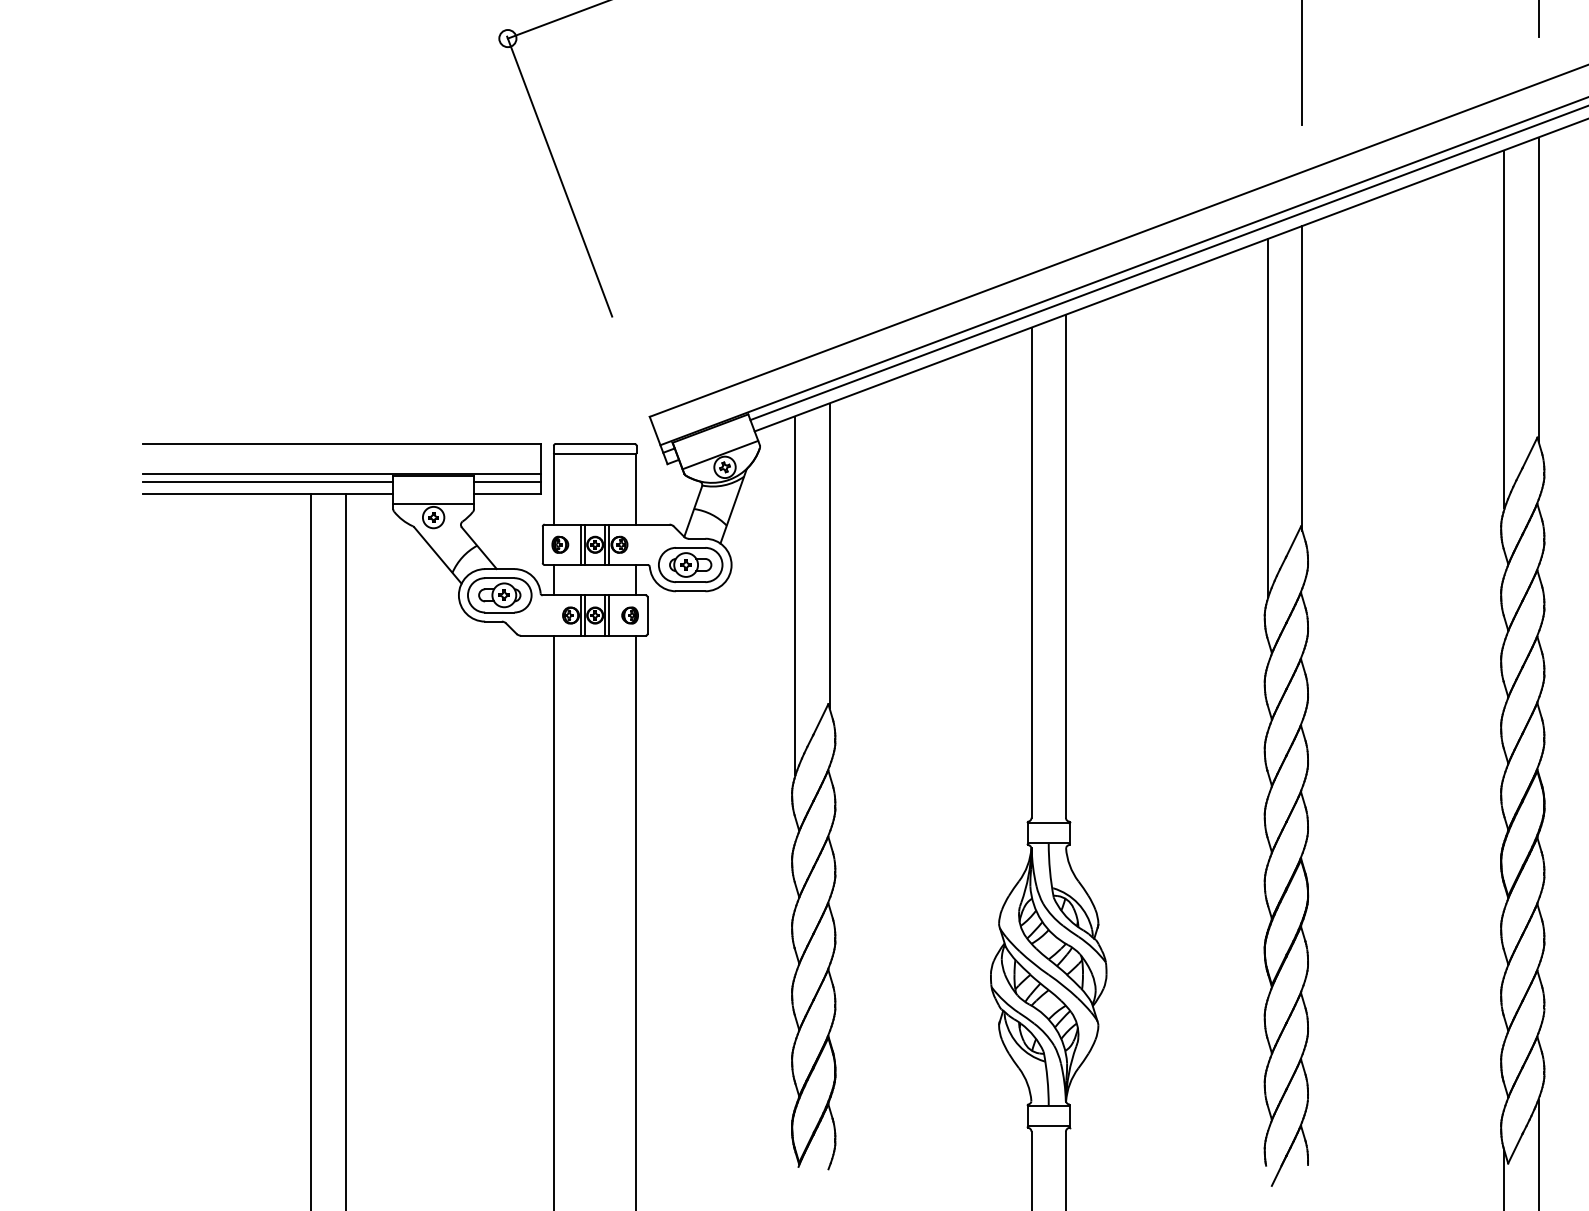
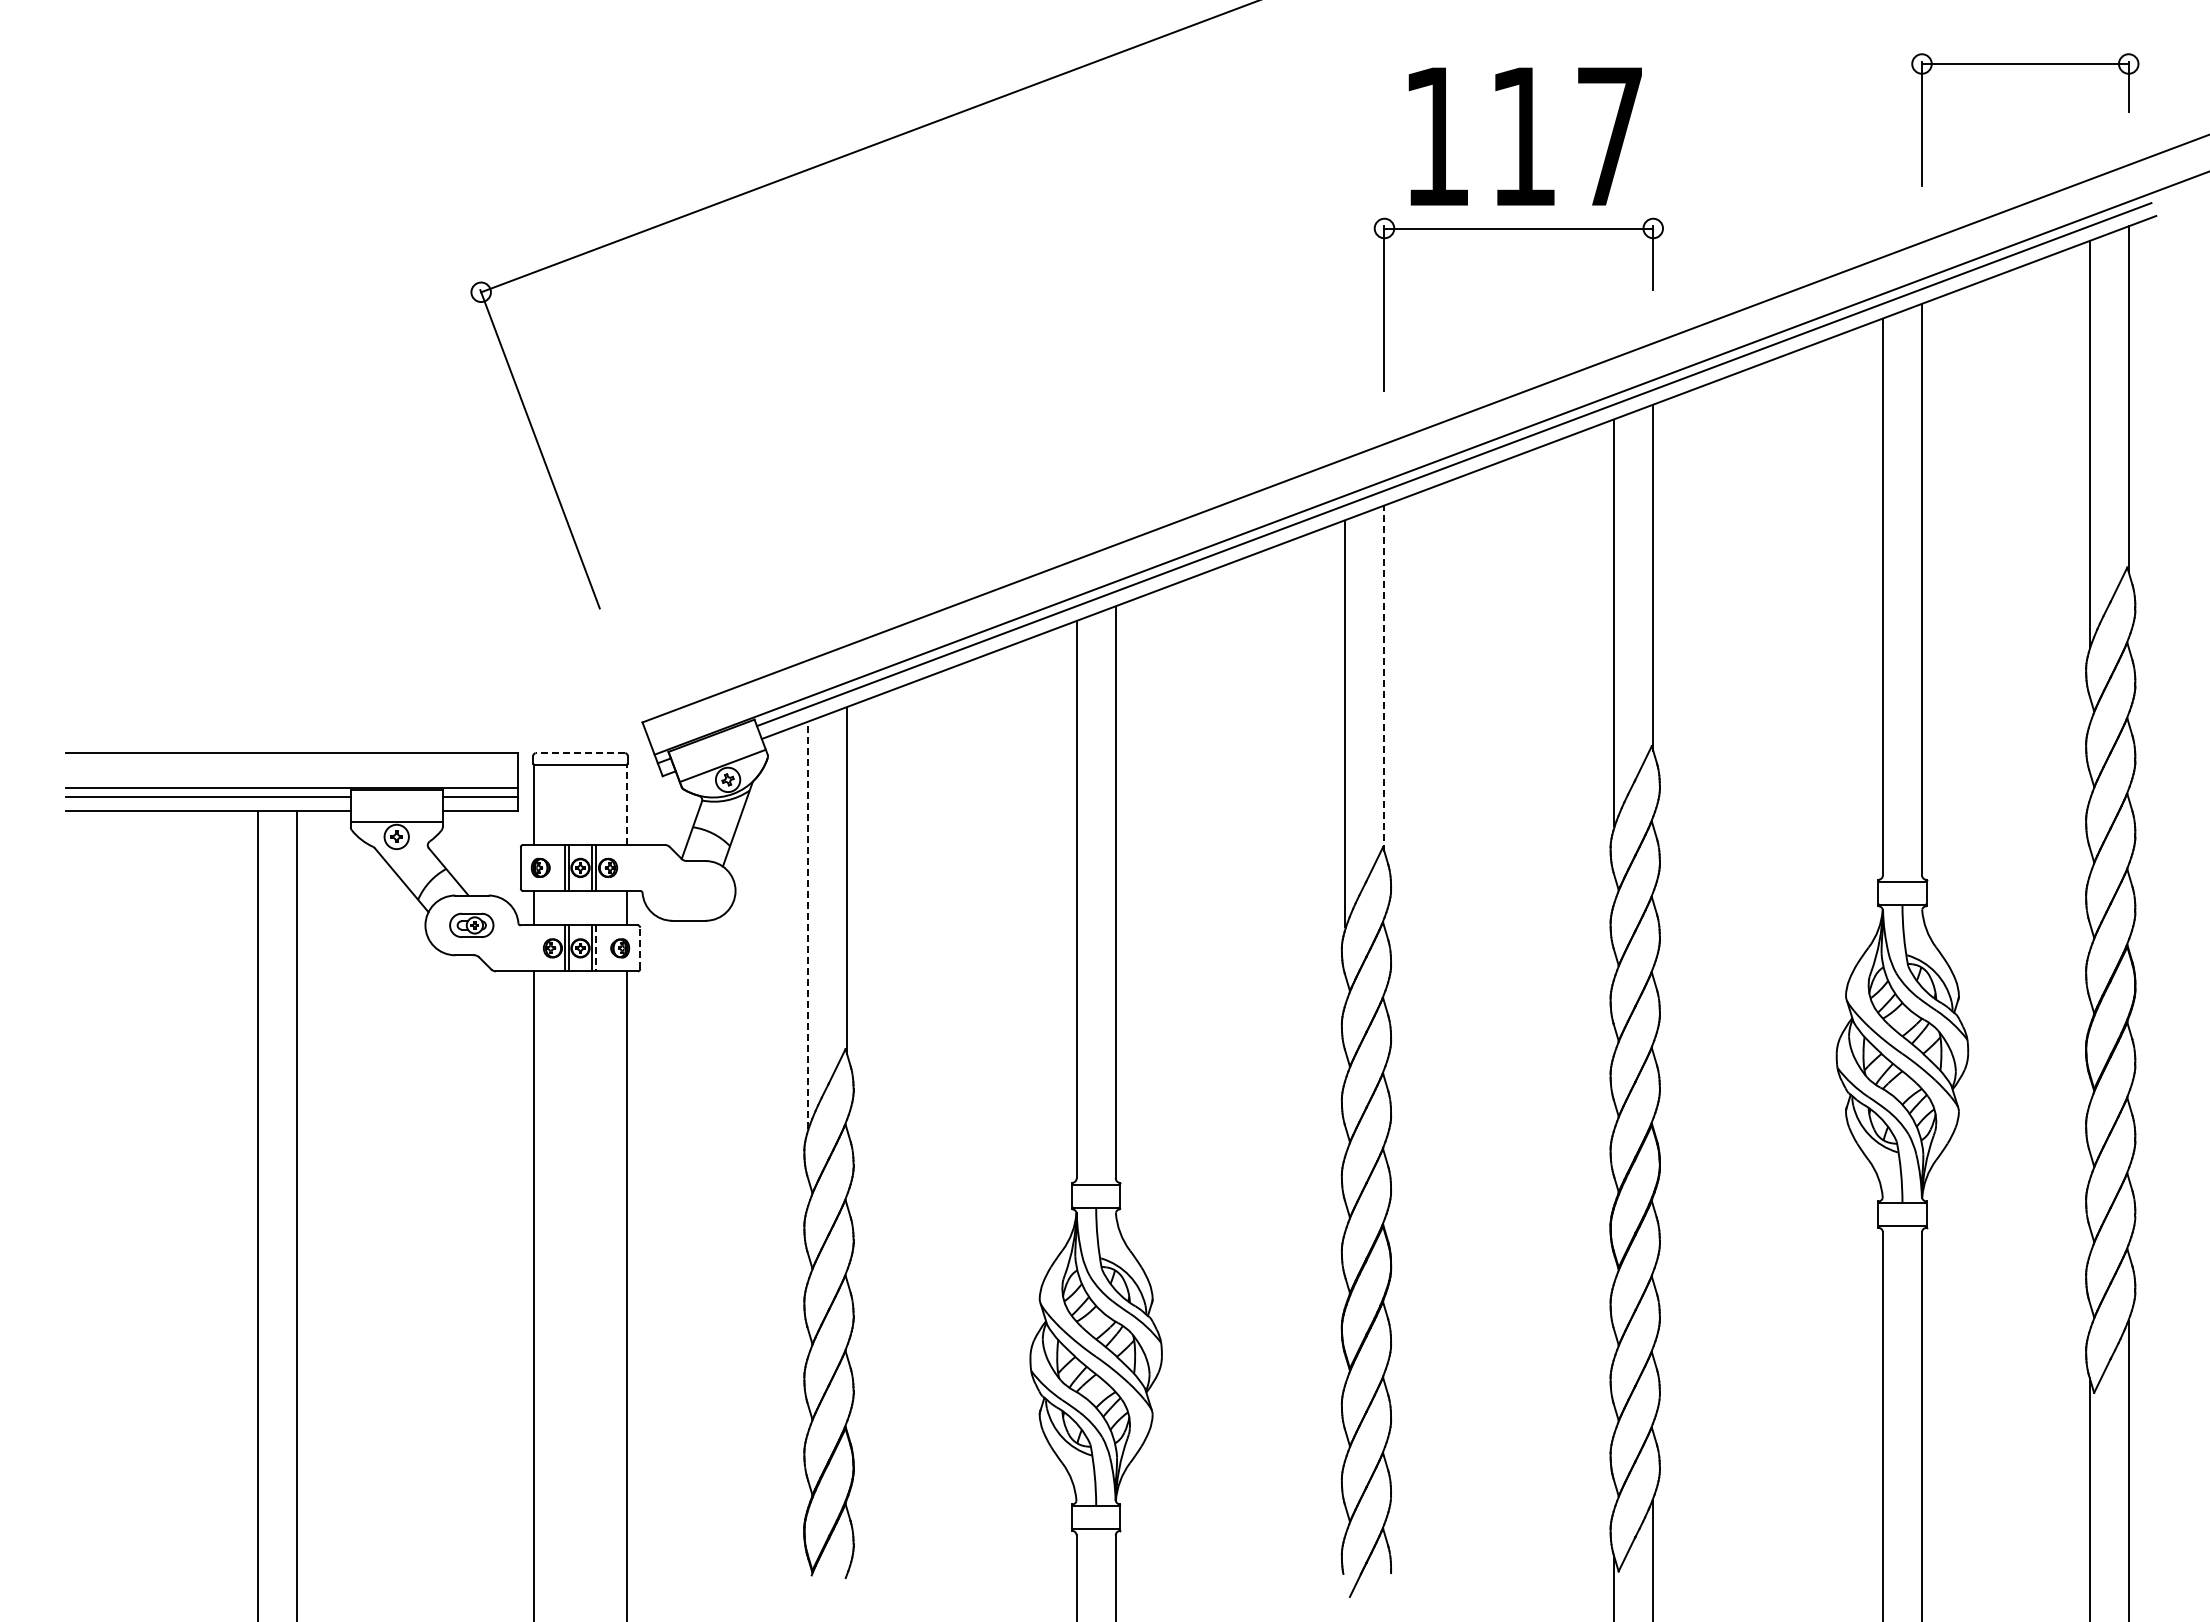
line: (1302, 378) -> (1384, 678), solid -> dashed
line: (595, 444) -> (580, 753), solid -> dashed
line: (636, 489) -> (627, 804), solid -> dashed
part: (691, 564) -> (689, 890), removed
part: (499, 595) -> (471, 925), size x0.6
line: (794, 595) -> (807, 925), solid -> dashed
line: (609, 615) -> (596, 948), solid -> dashed
line: (648, 615) -> (640, 948), solid -> dashed

